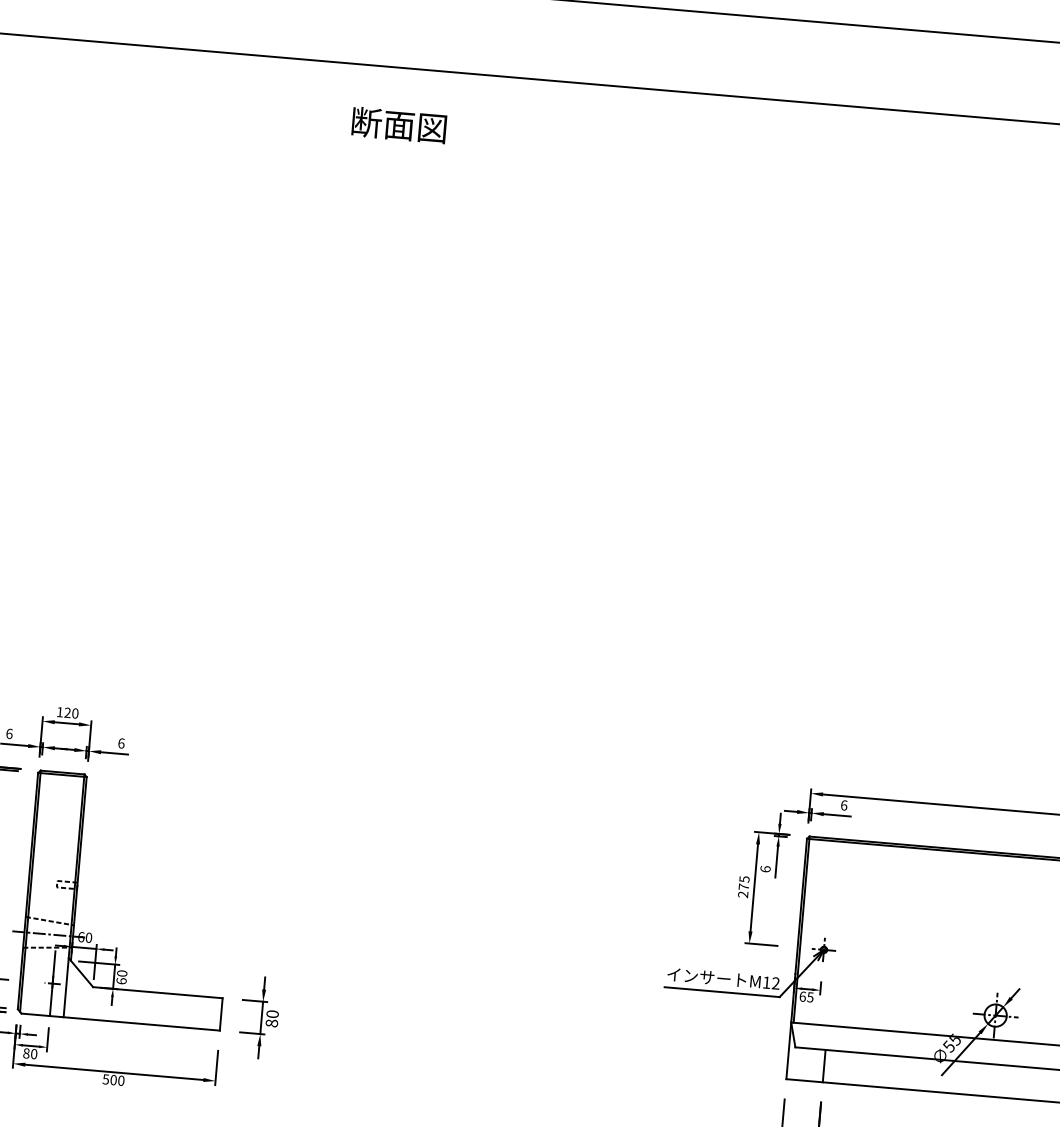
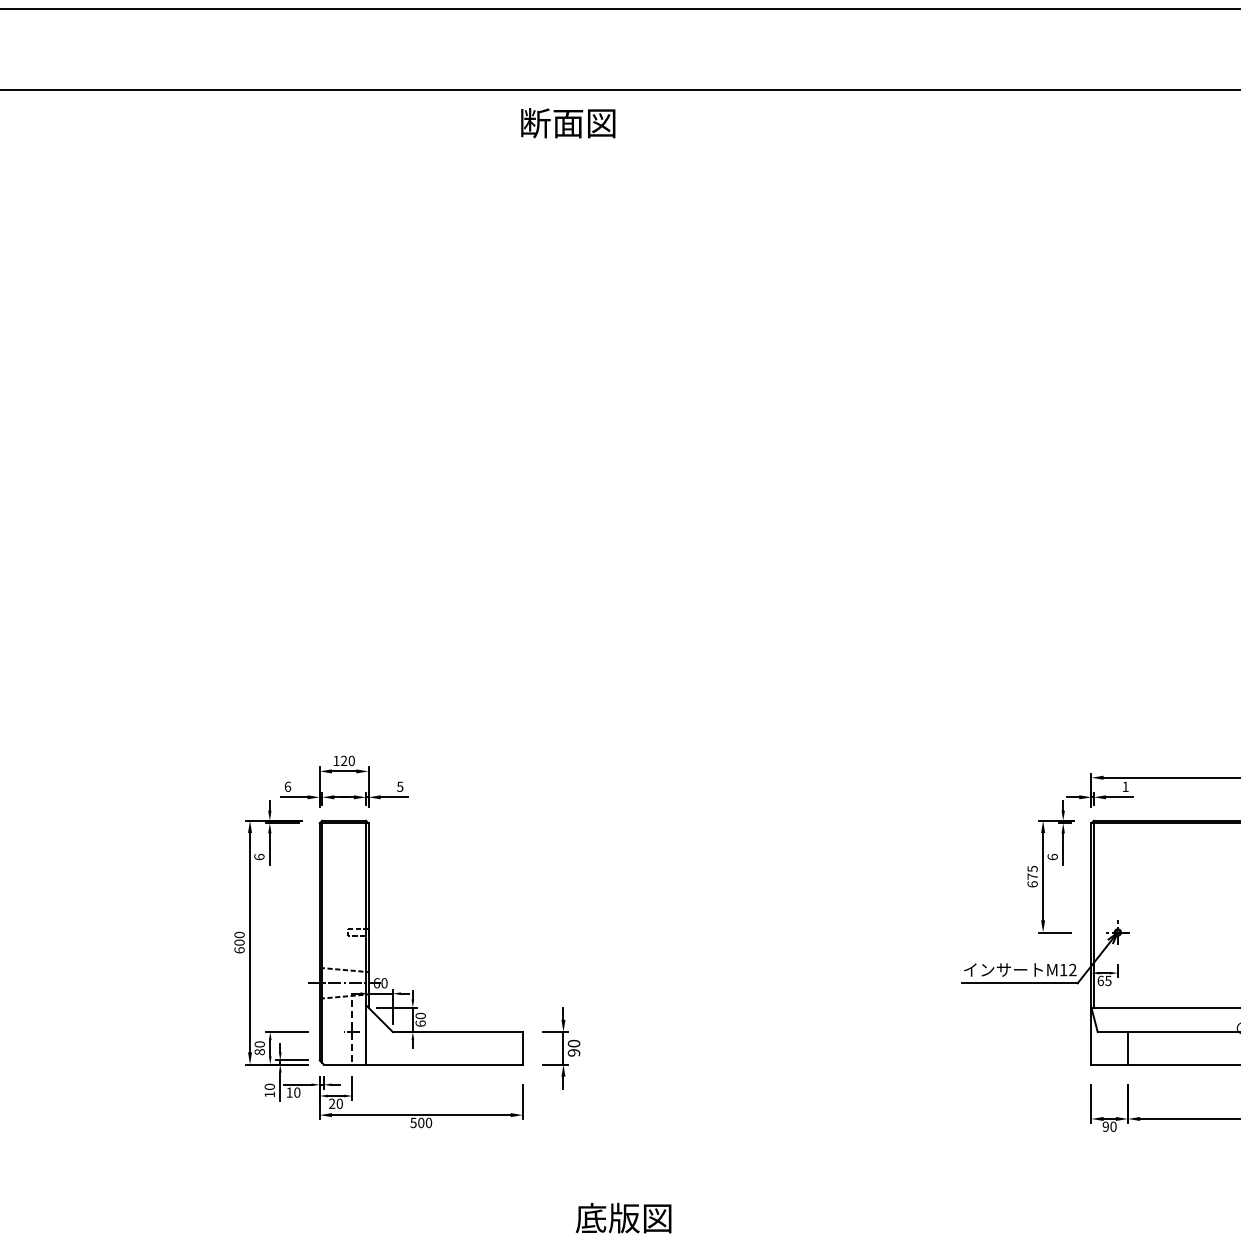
text: (399, 125) -> (568, 123), moved
text: (121, 743) -> (400, 786), 6 -> 5
text: (844, 805) -> (1125, 786), 6 -> 1
text: (743, 894) -> (1032, 884), 275 -> 675
line: (52, 984) -> (352, 1032), solid -> dashed
text: (272, 1023) -> (574, 1052), 80 -> 90
text: (26, 1053) -> (332, 1103), 80 -> 20

